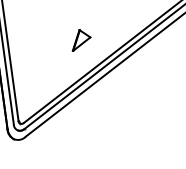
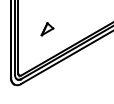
part: (81, 40) -> (47, 29), moved

